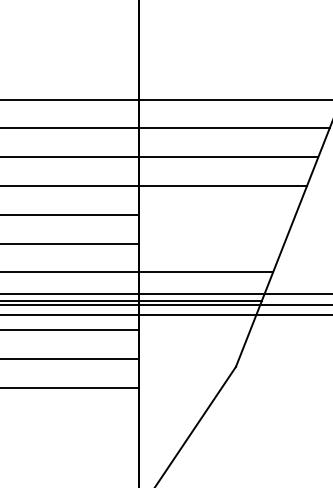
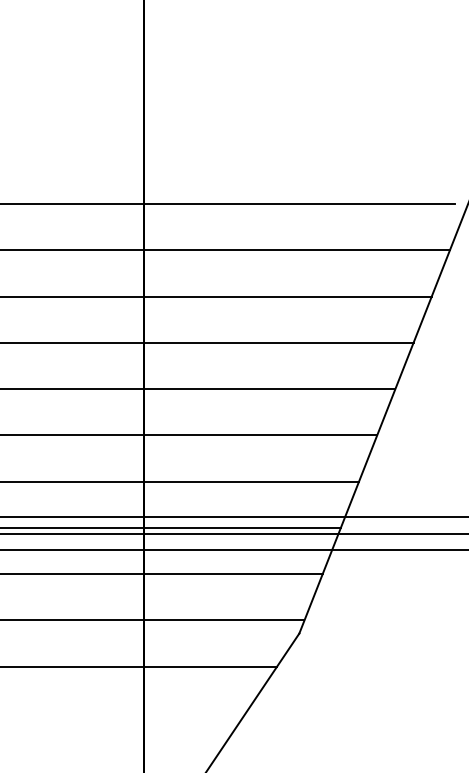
line: (217, 214) -> (269, 388), added
line: (211, 243) -> (260, 435), added
line: (194, 329) -> (232, 573), added
line: (189, 358) -> (224, 620), added
line: (180, 387) -> (210, 666), added

